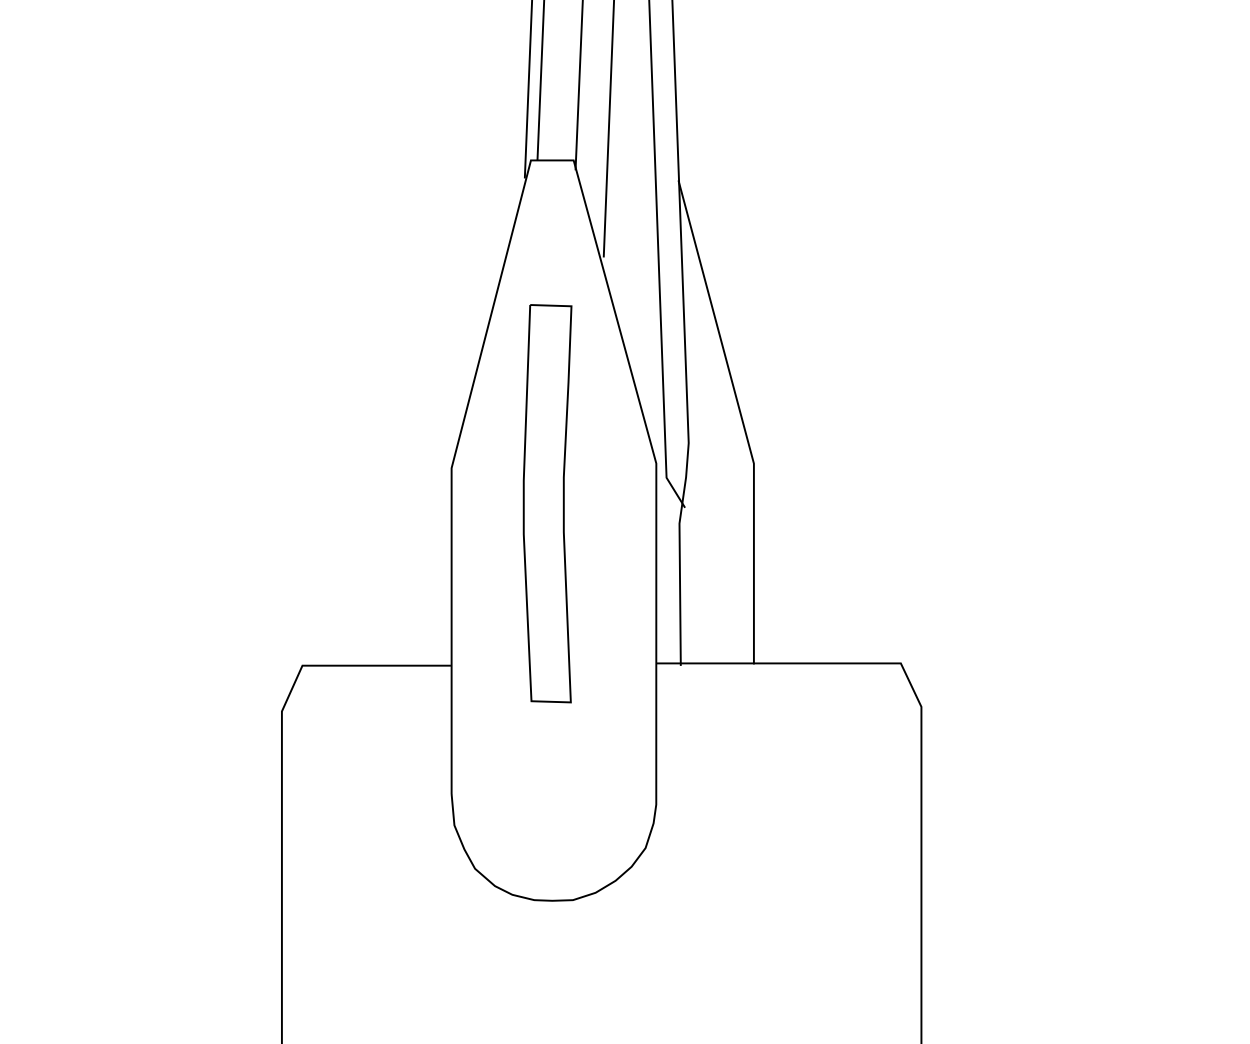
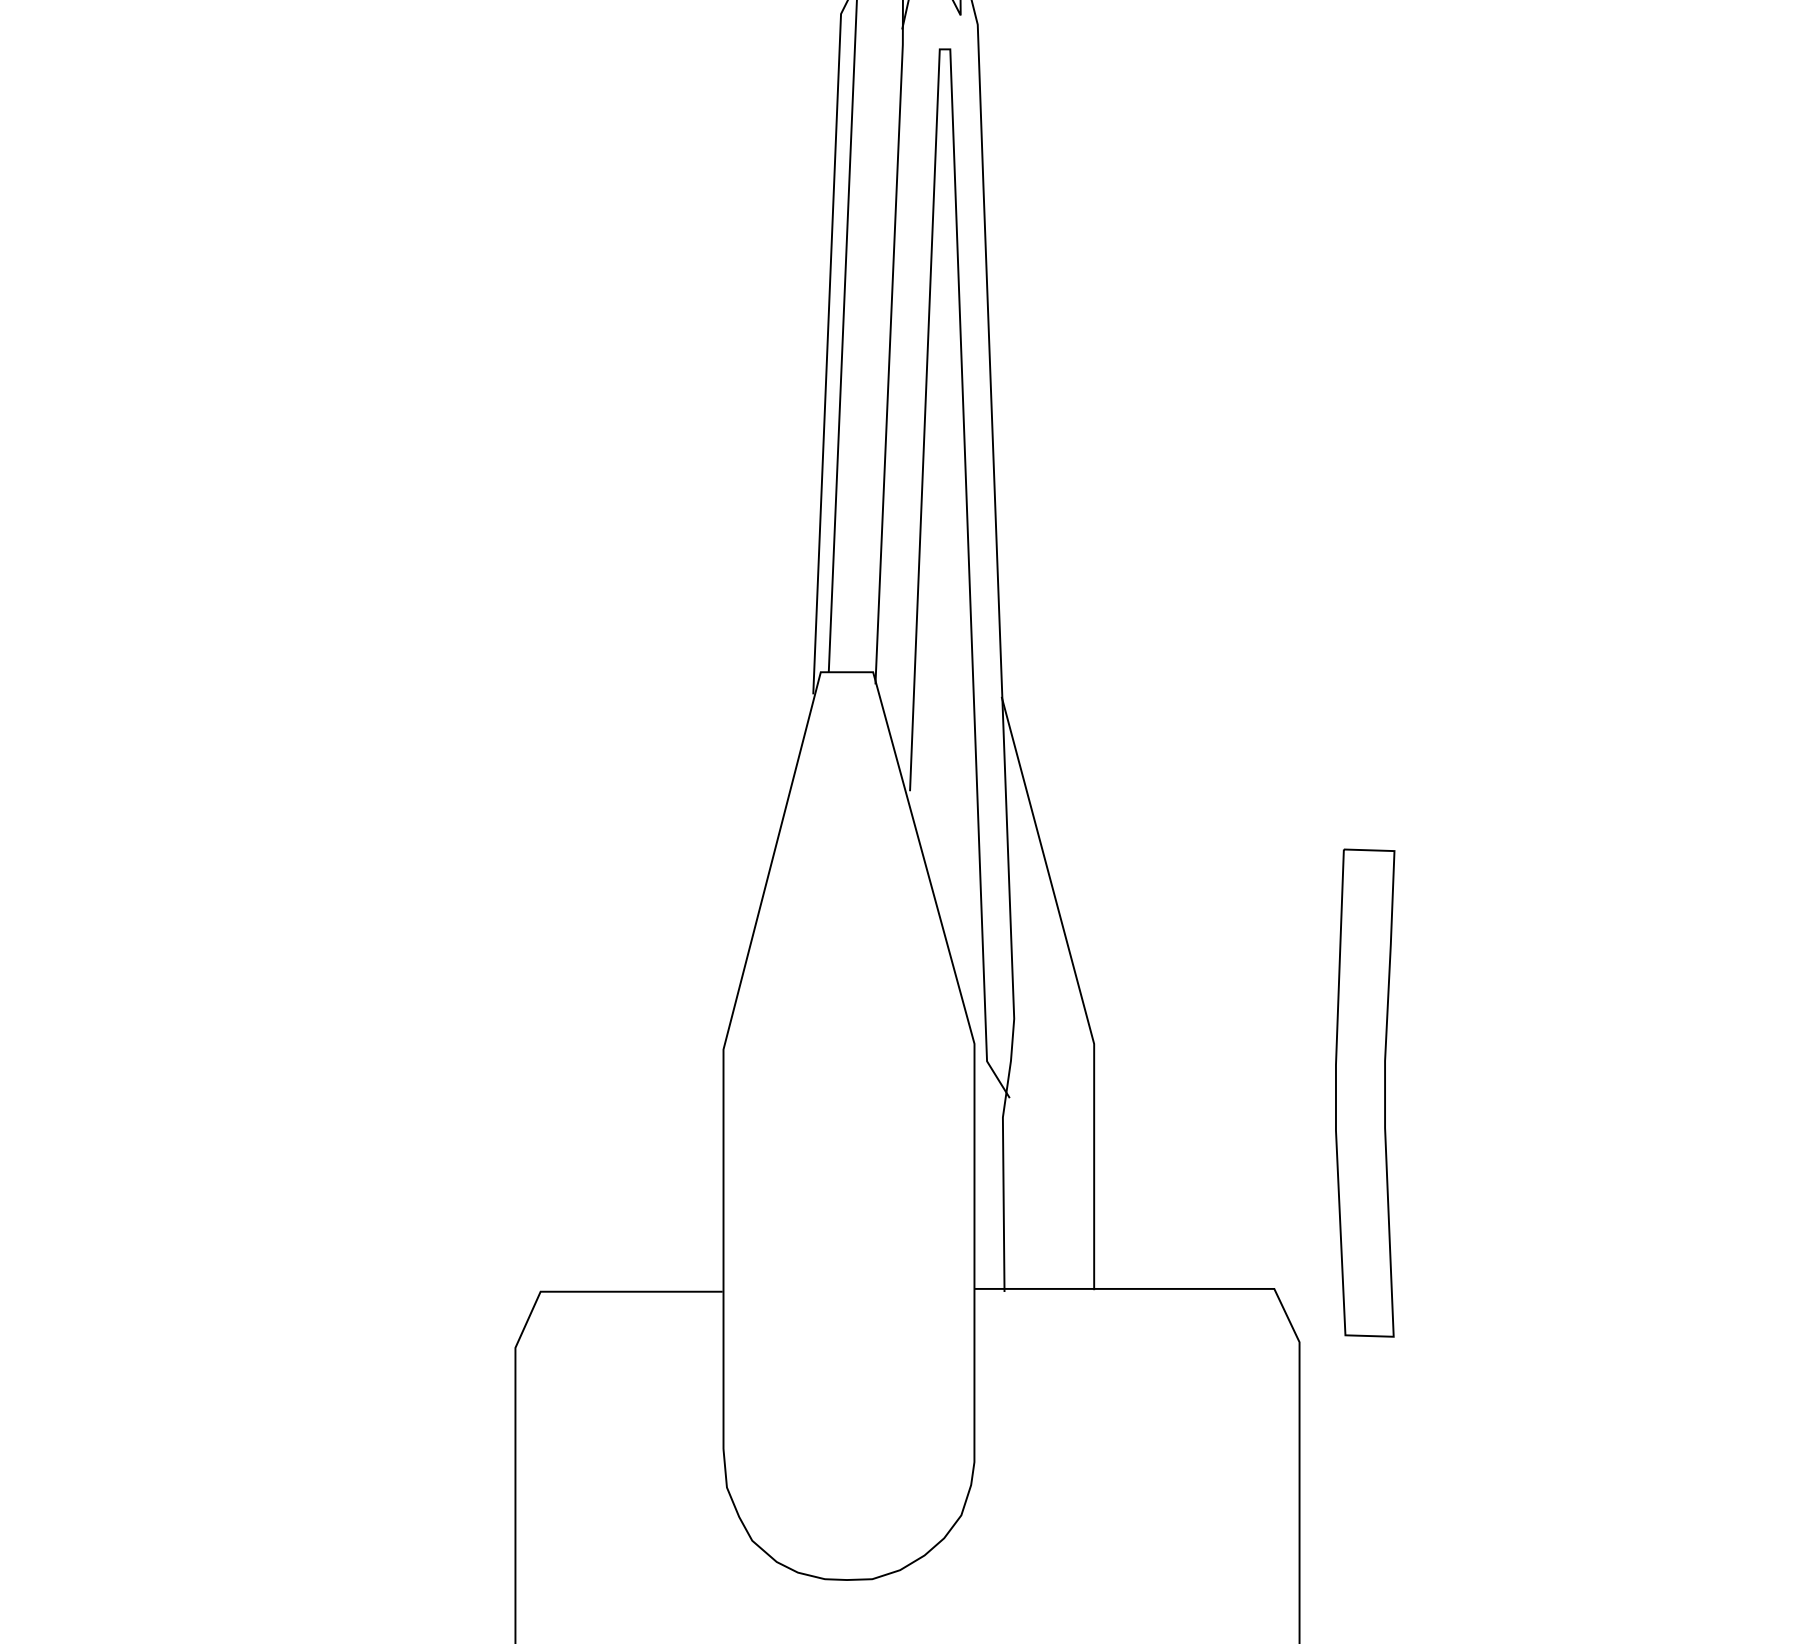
part: (547, 503) -> (1365, 1092), moved

